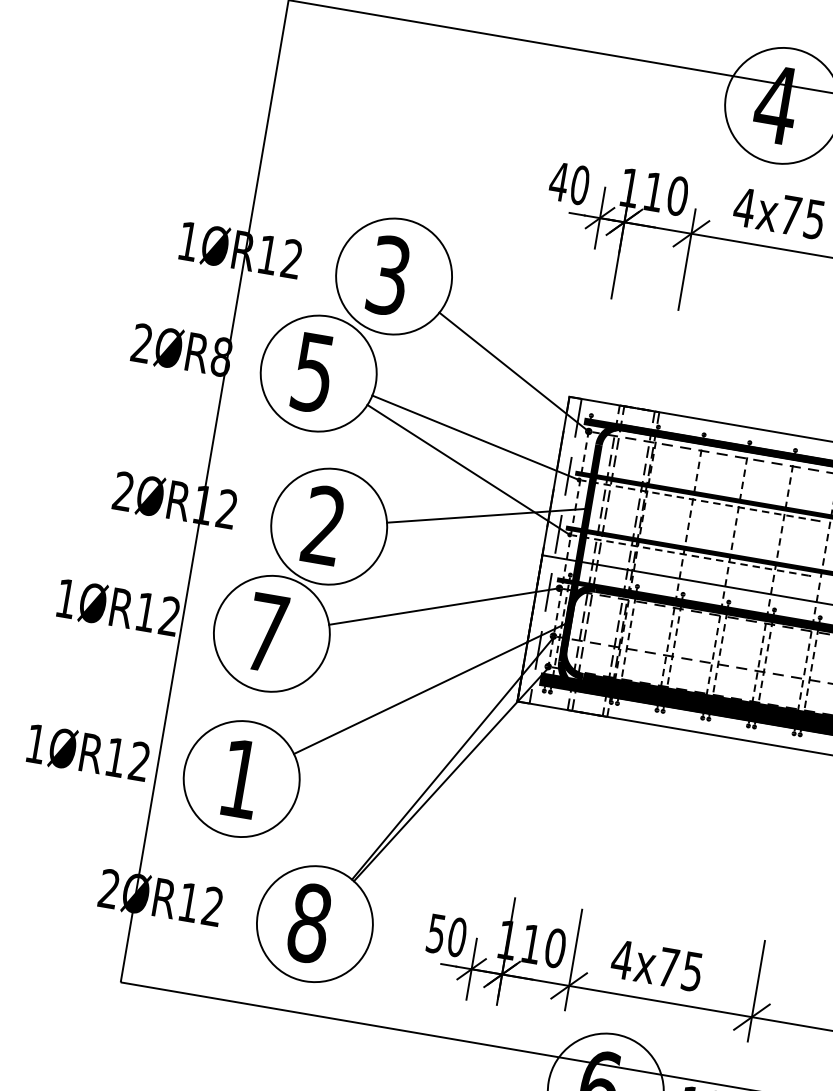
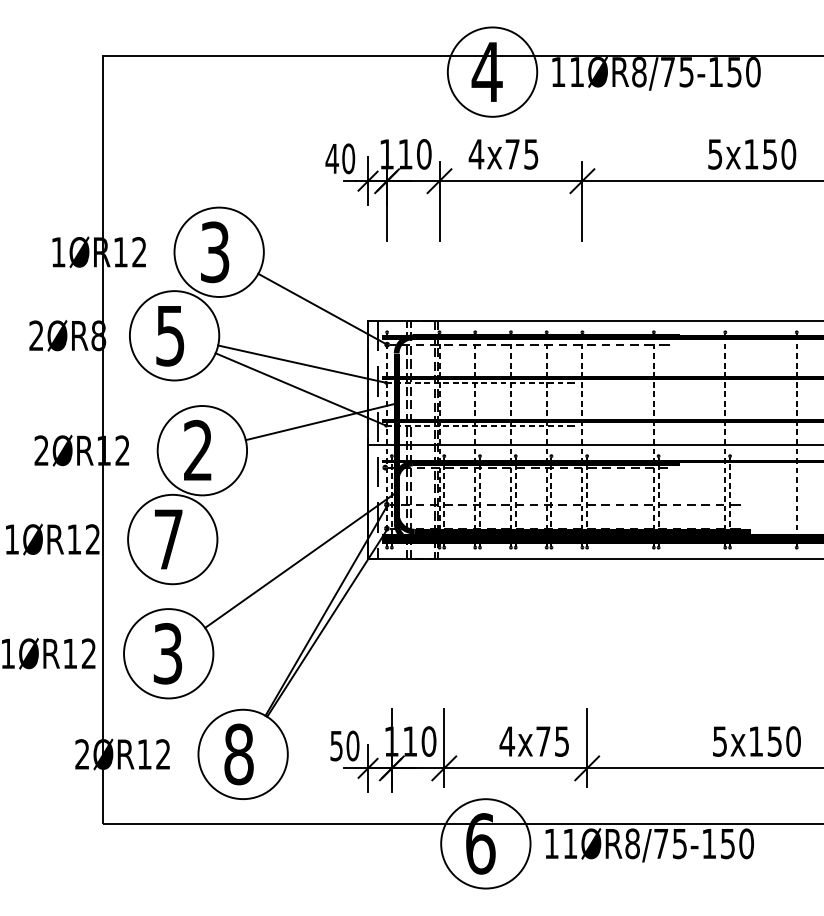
line: (444, 606) -> (300, 496), removed
text: (240, 778) -> (167, 653), 1 -> 3
text: (655, 965) -> (533, 741), moved

